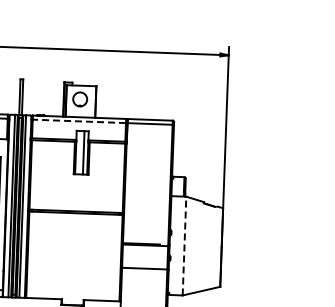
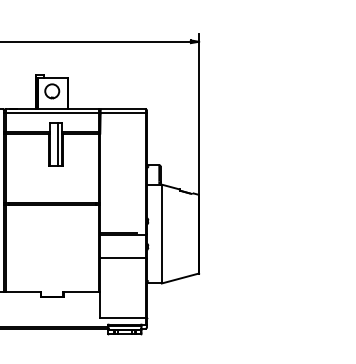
line: (79, 121) -> (52, 113), dashed -> solid
line: (184, 245) -> (161, 233), dashed -> solid

